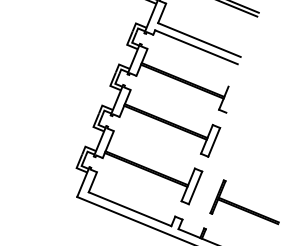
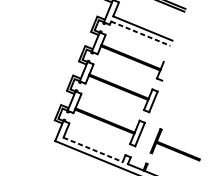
line: (196, 47) -> (140, 33), solid -> dashed
line: (130, 209) -> (93, 150), solid -> dashed

